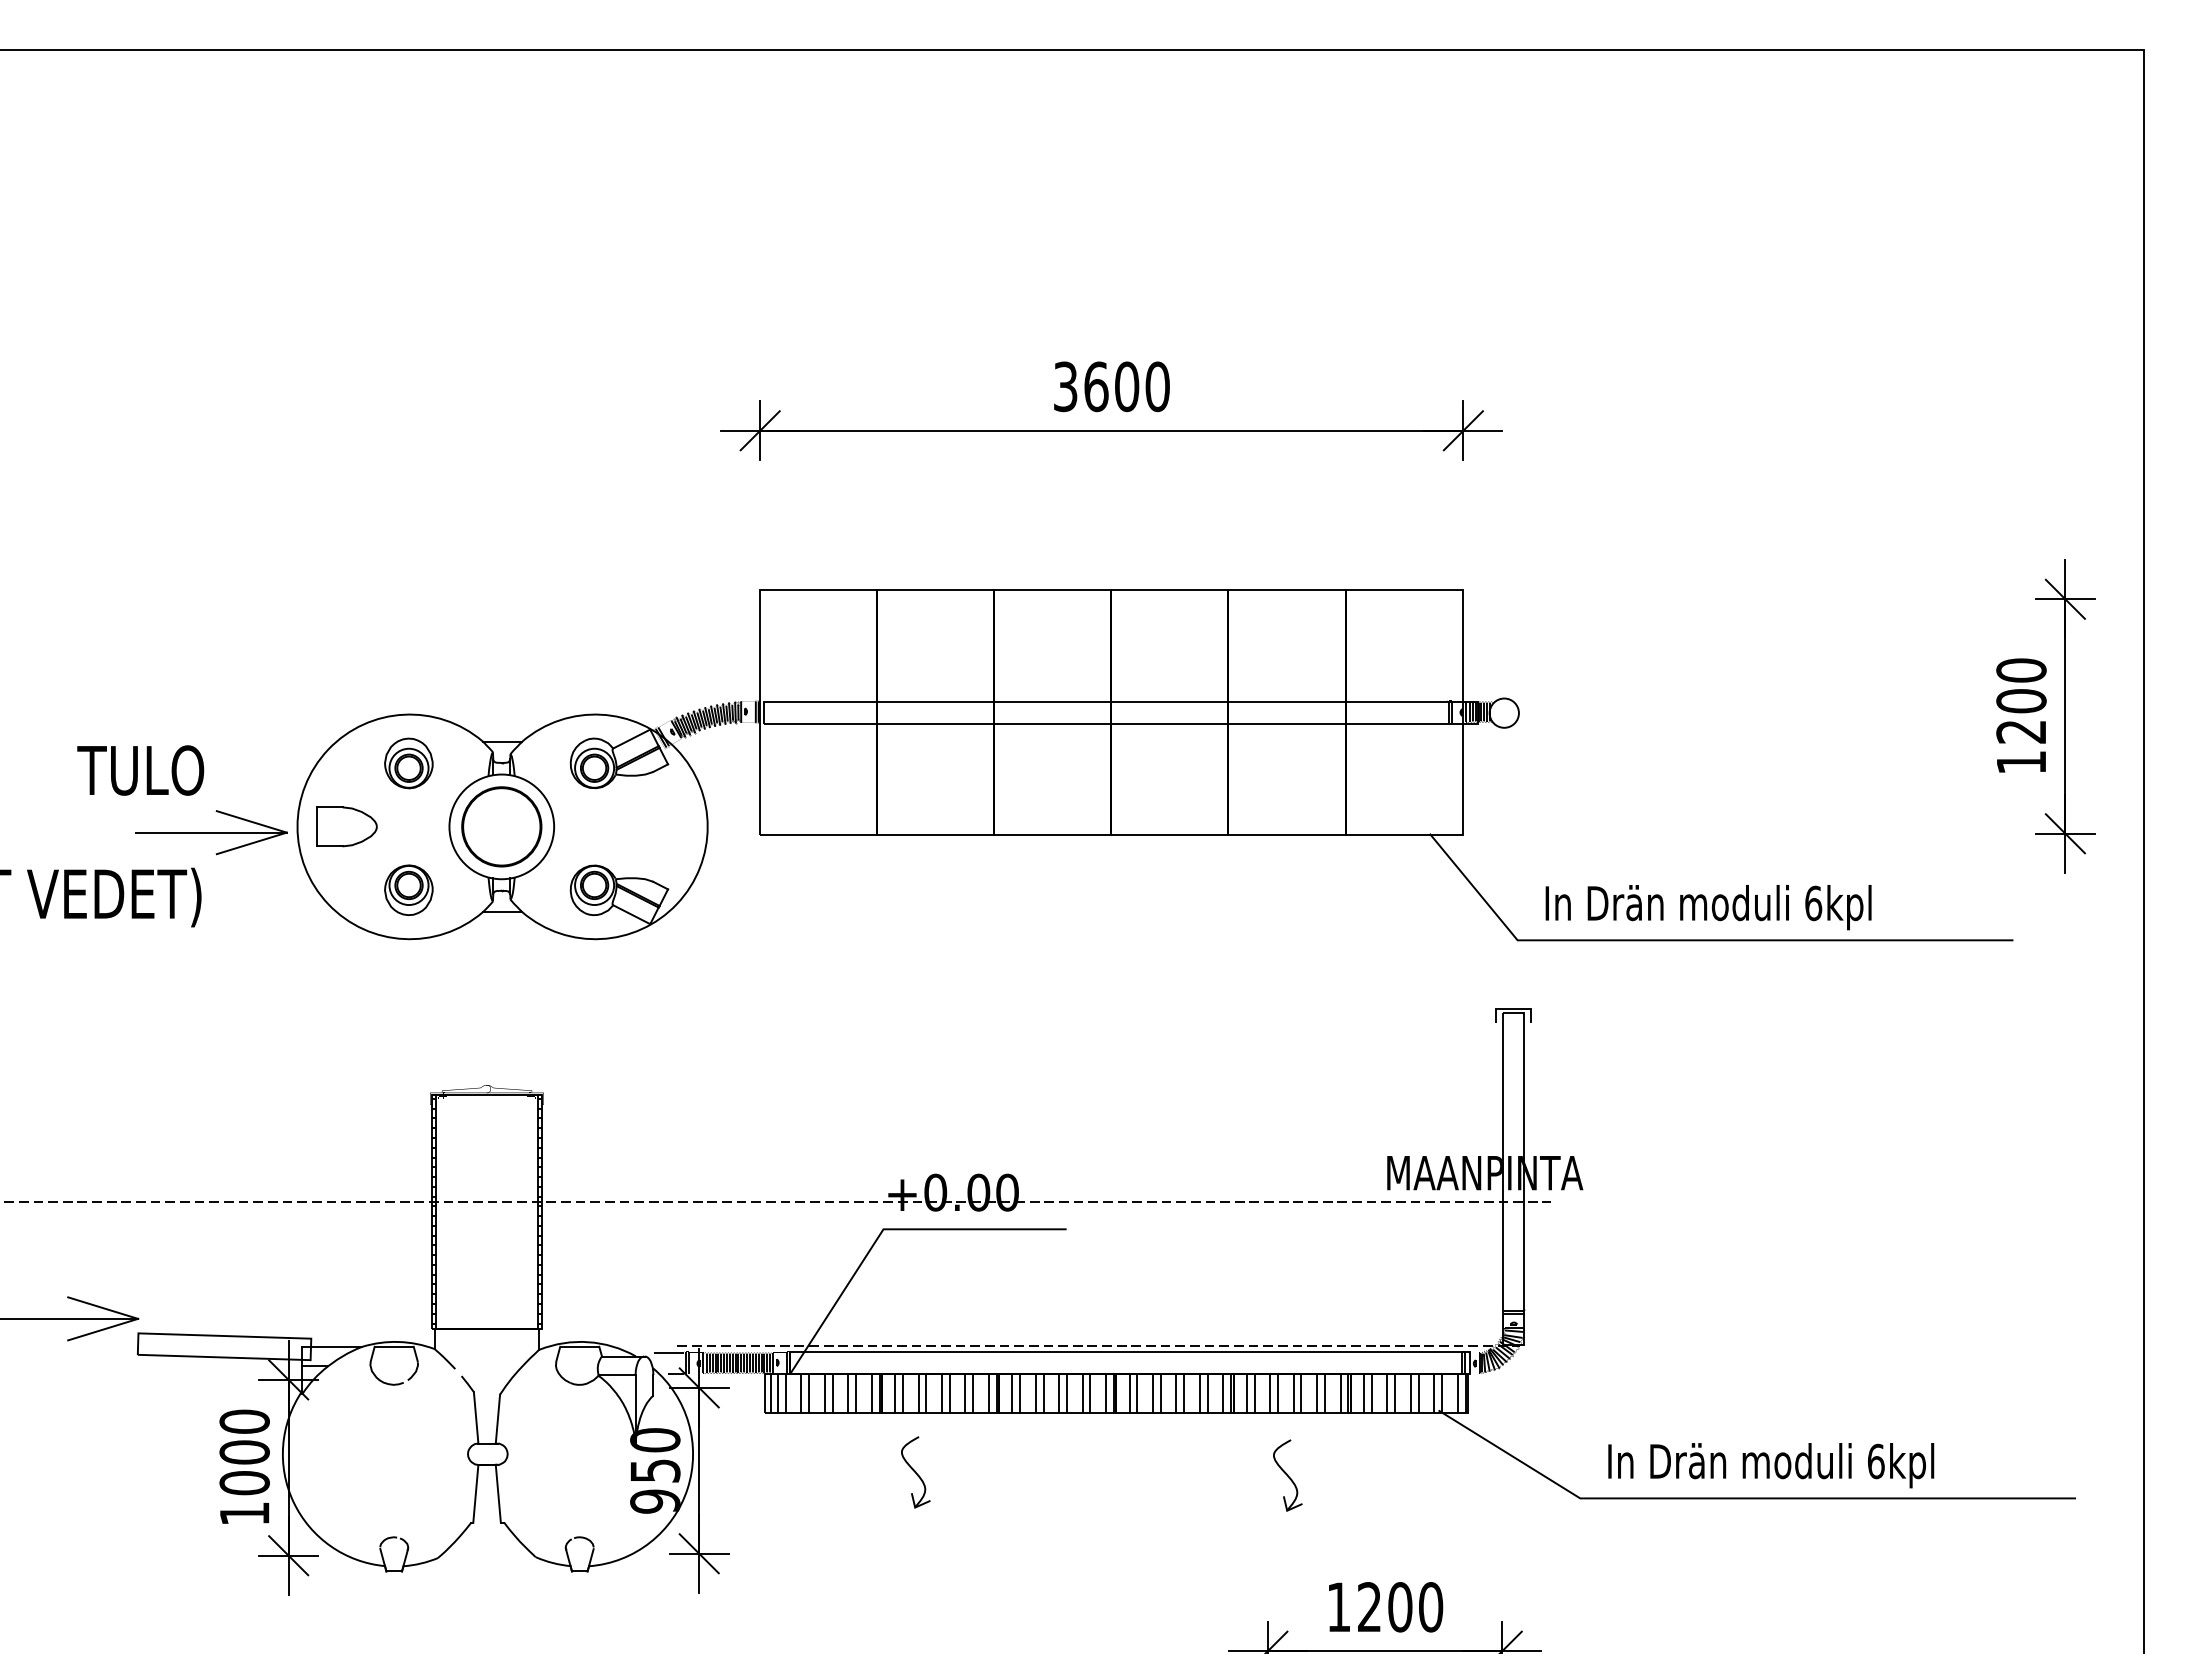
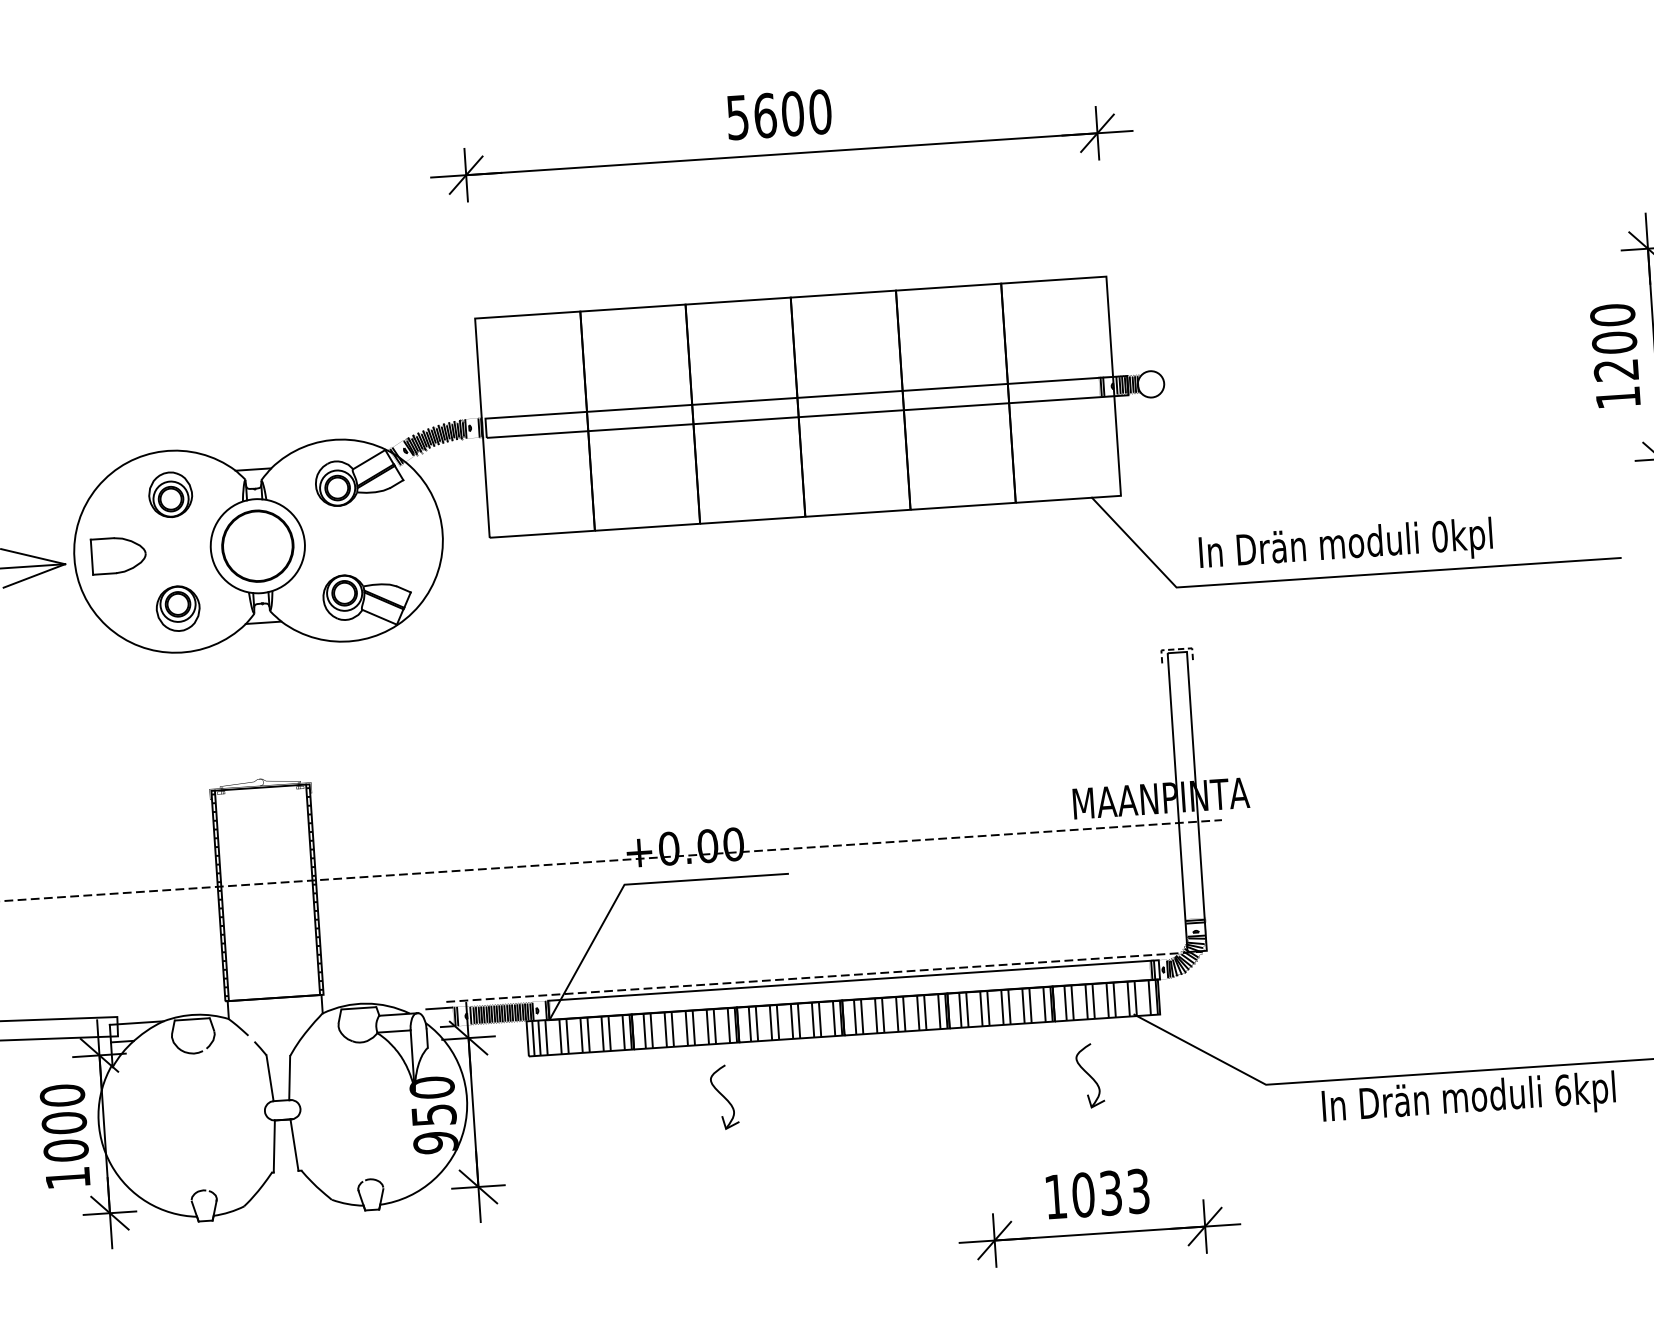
text: (1065, 386) -> (737, 117), 3600 -> 5600
text: (1813, 902) -> (1439, 535), 6kpl -> 0kpl
line: (1513, 1008) -> (1176, 648), solid -> dashed
text: (1771, 1465) -> (1469, 1100), moved
part: (915, 1472) -> (724, 1097), moved
part: (1287, 1475) -> (1089, 1075), moved
text: (1400, 1607) -> (1111, 1193), 1200 -> 1033

